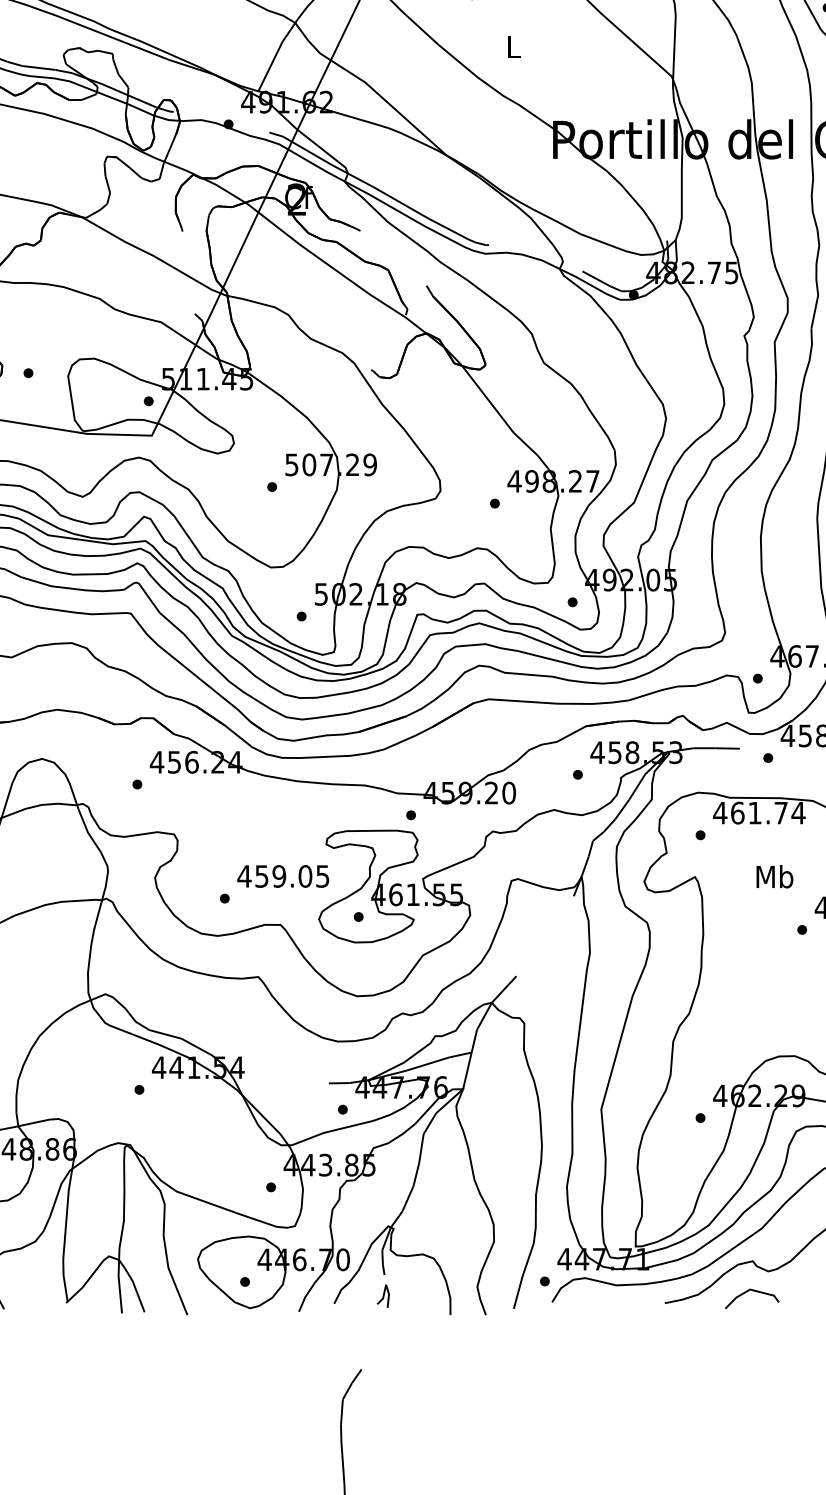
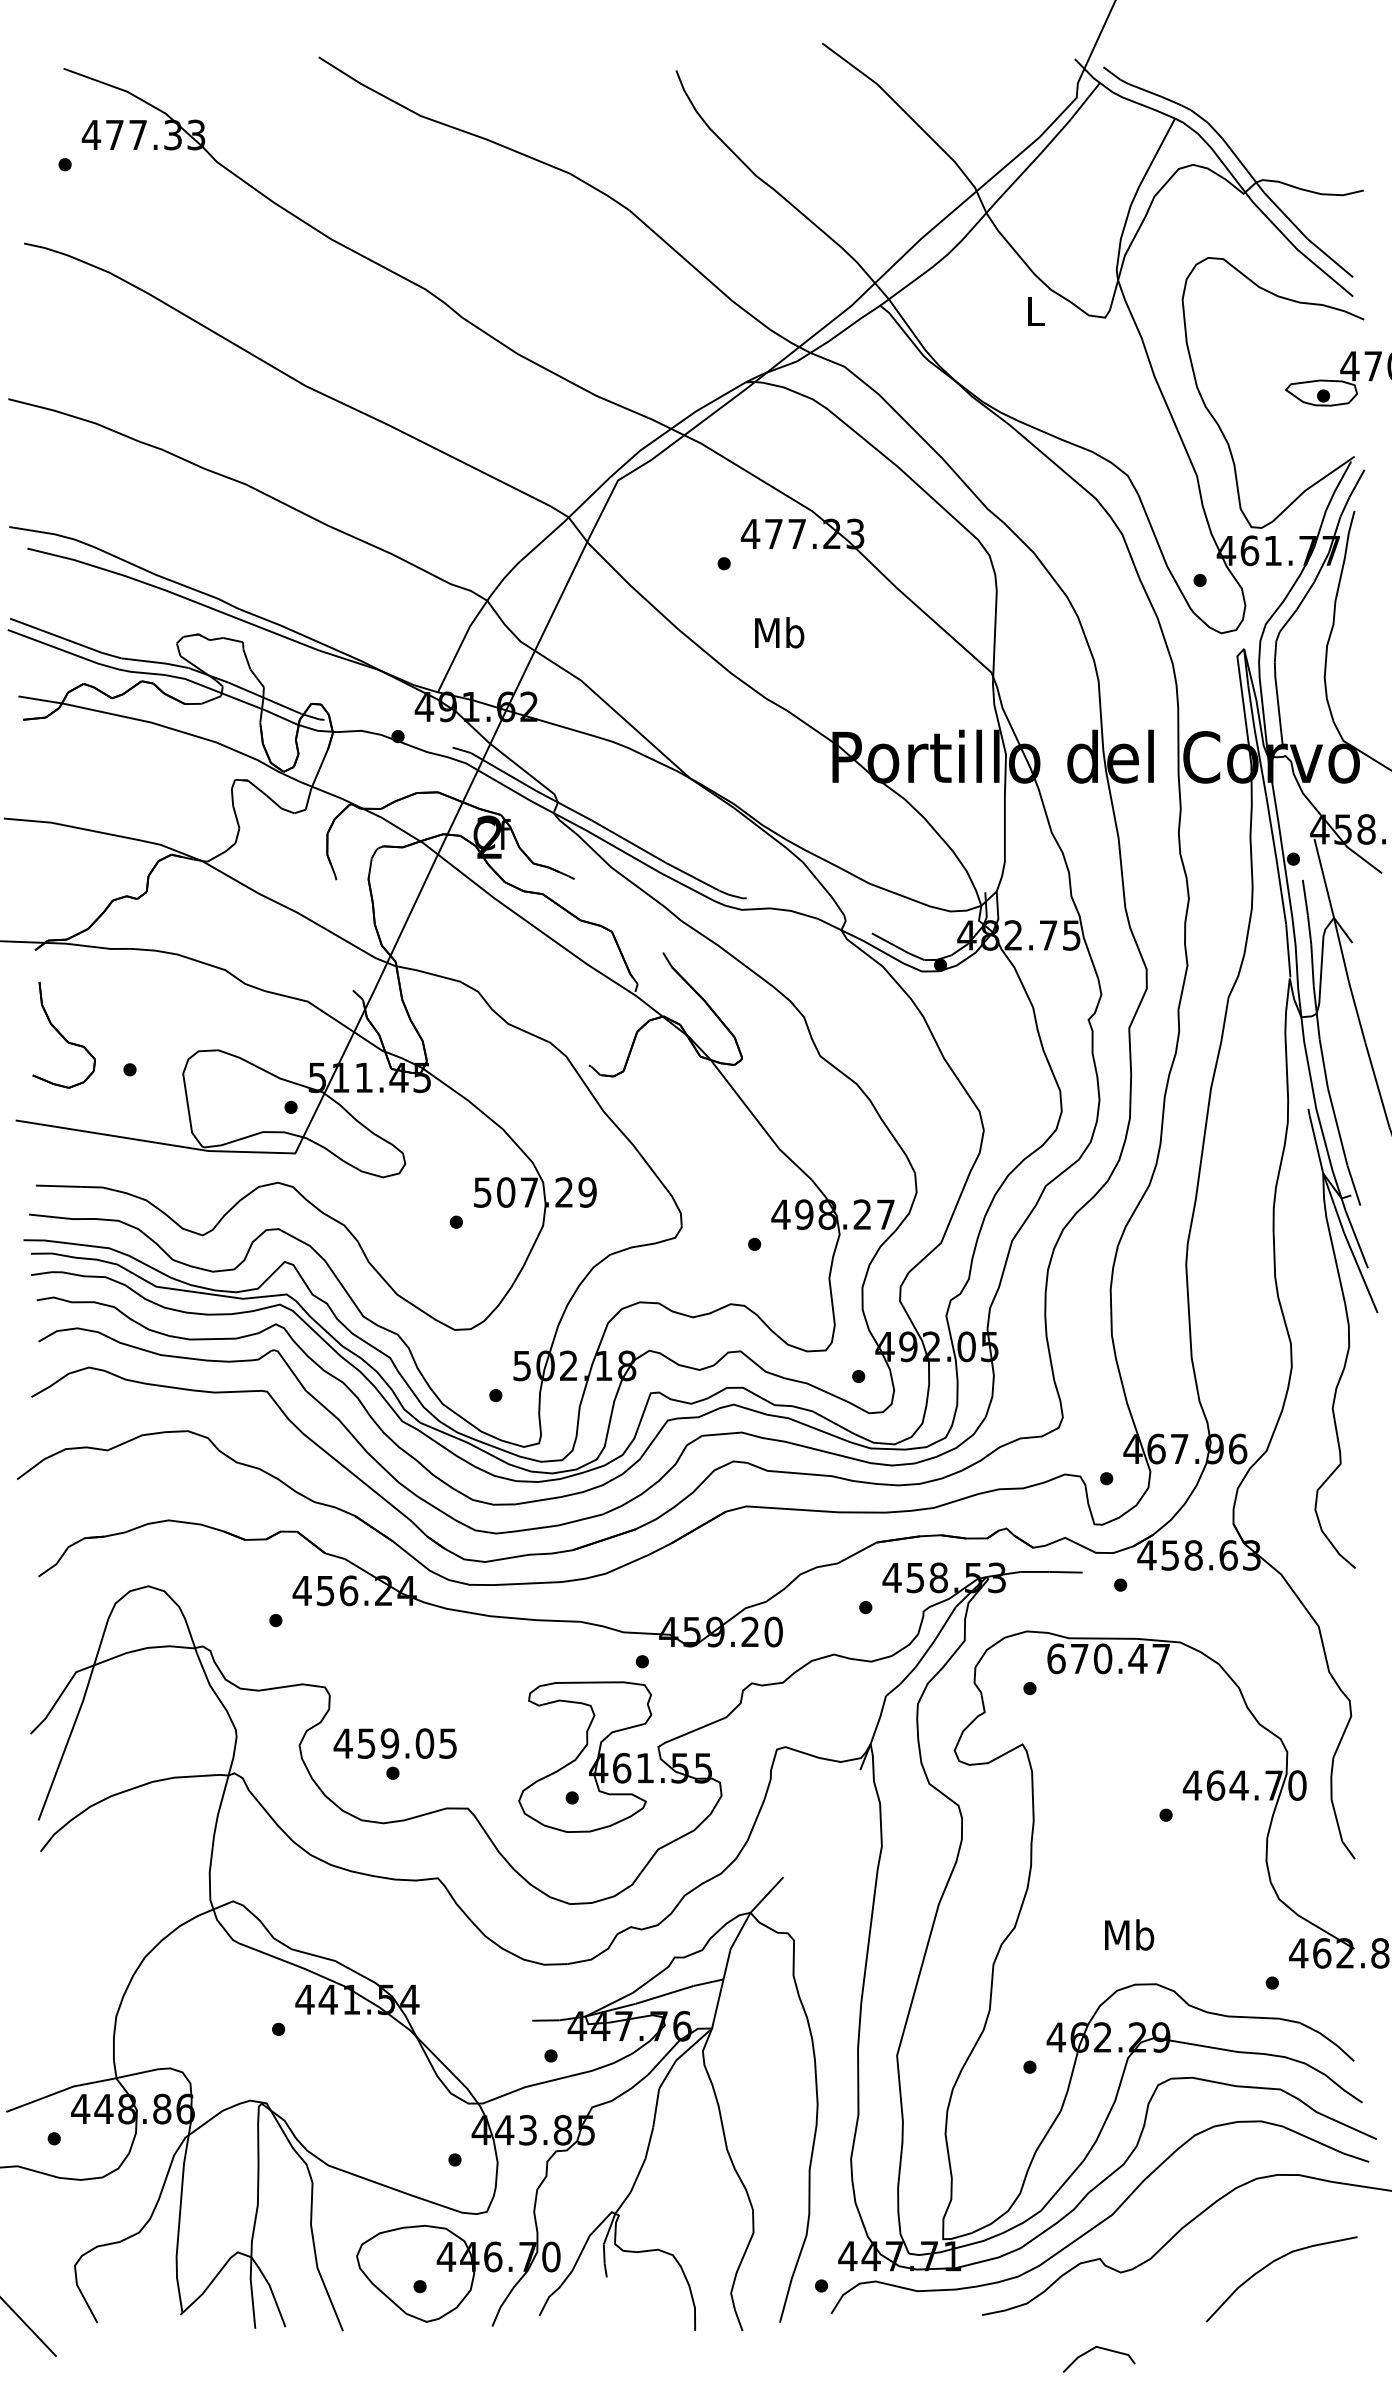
text: (513, 46) -> (779, 632), L -> Mb
text: (759, 812) -> (1108, 1658), 461.74 -> 670.47
text: (282, 876) -> (394, 1743), moved
text: (774, 876) -> (1129, 1934), moved
line: (754, 1291) -> (1102, 2349), moved
line: (382, 1296) -> (604, 2305), removed

